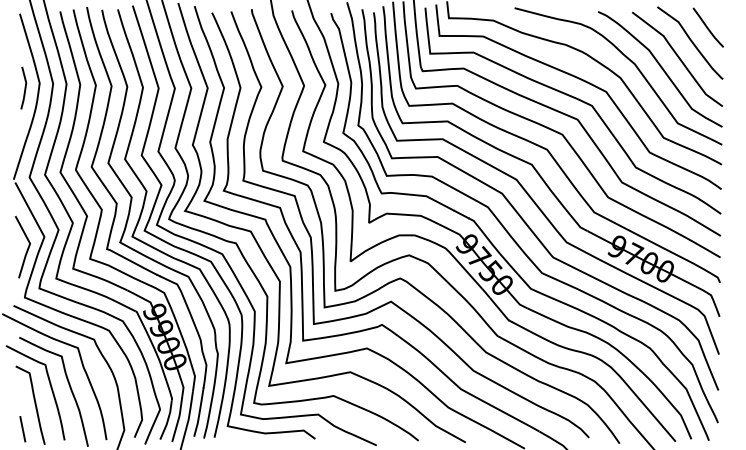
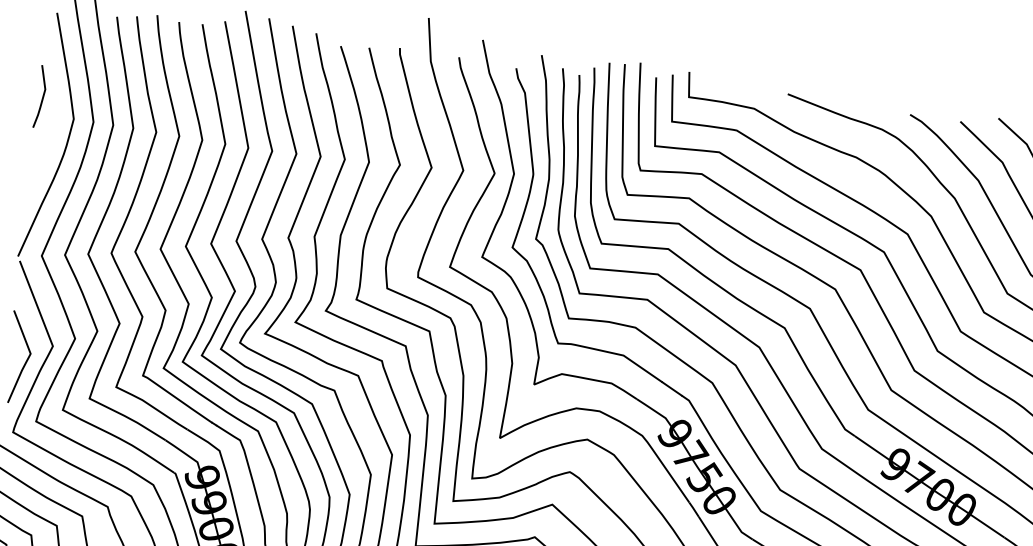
curve: (24, 87) -> (41, 95), moved

